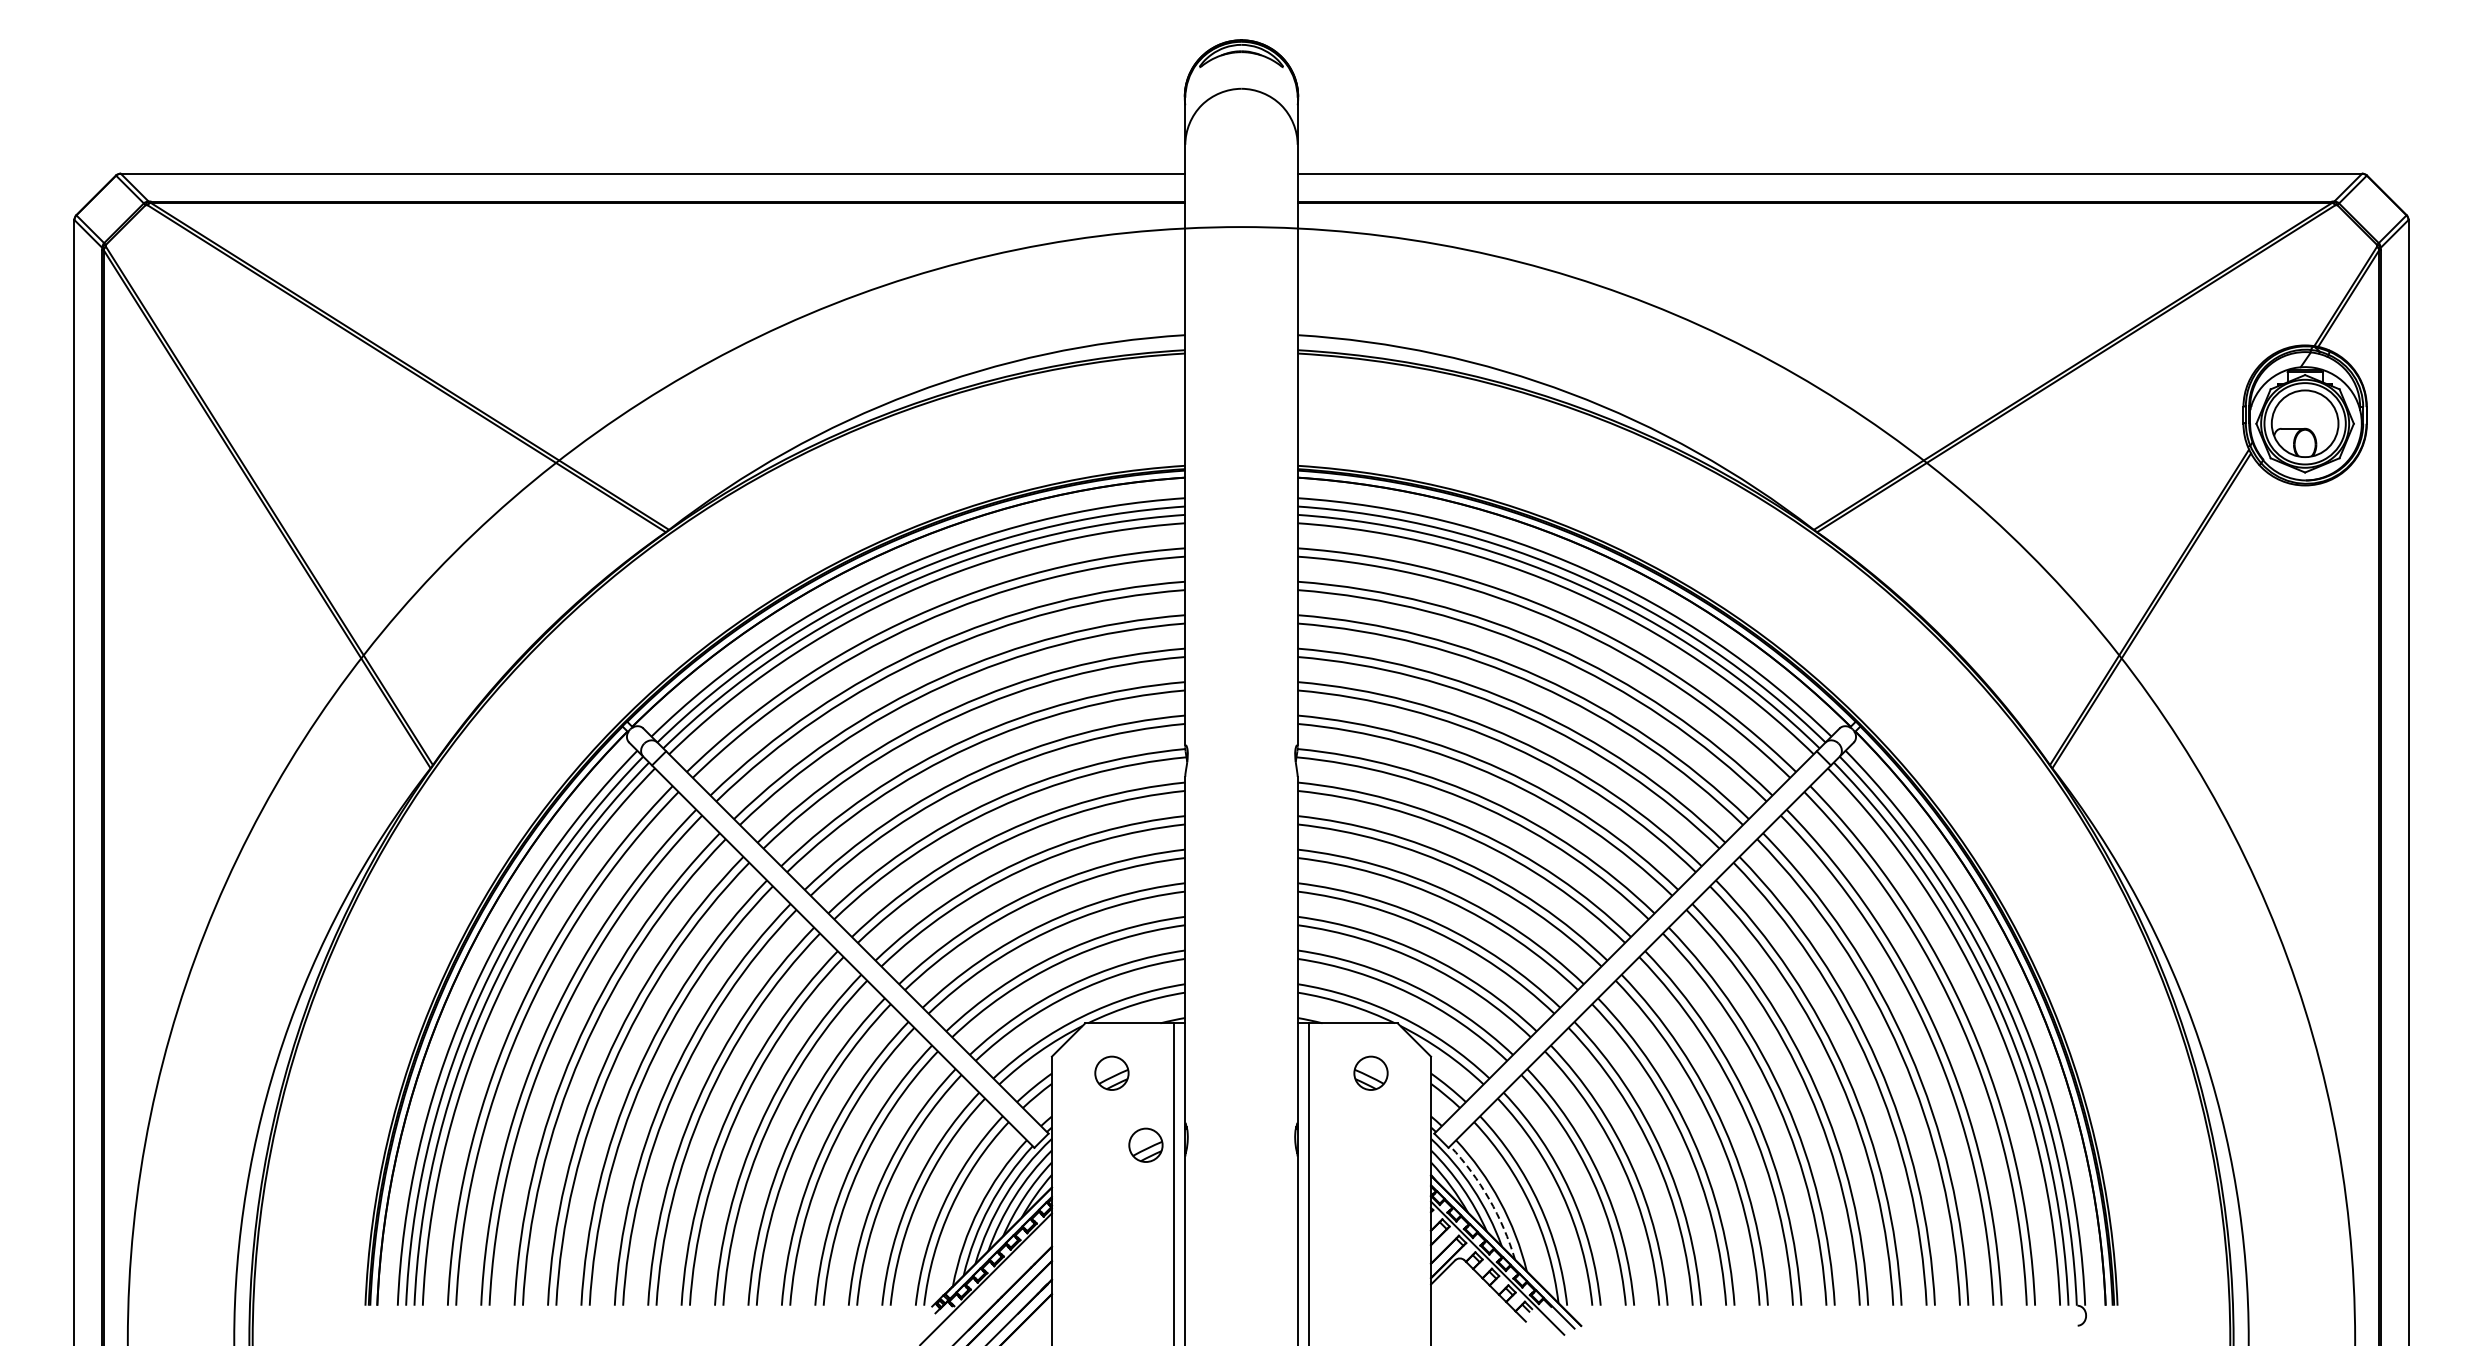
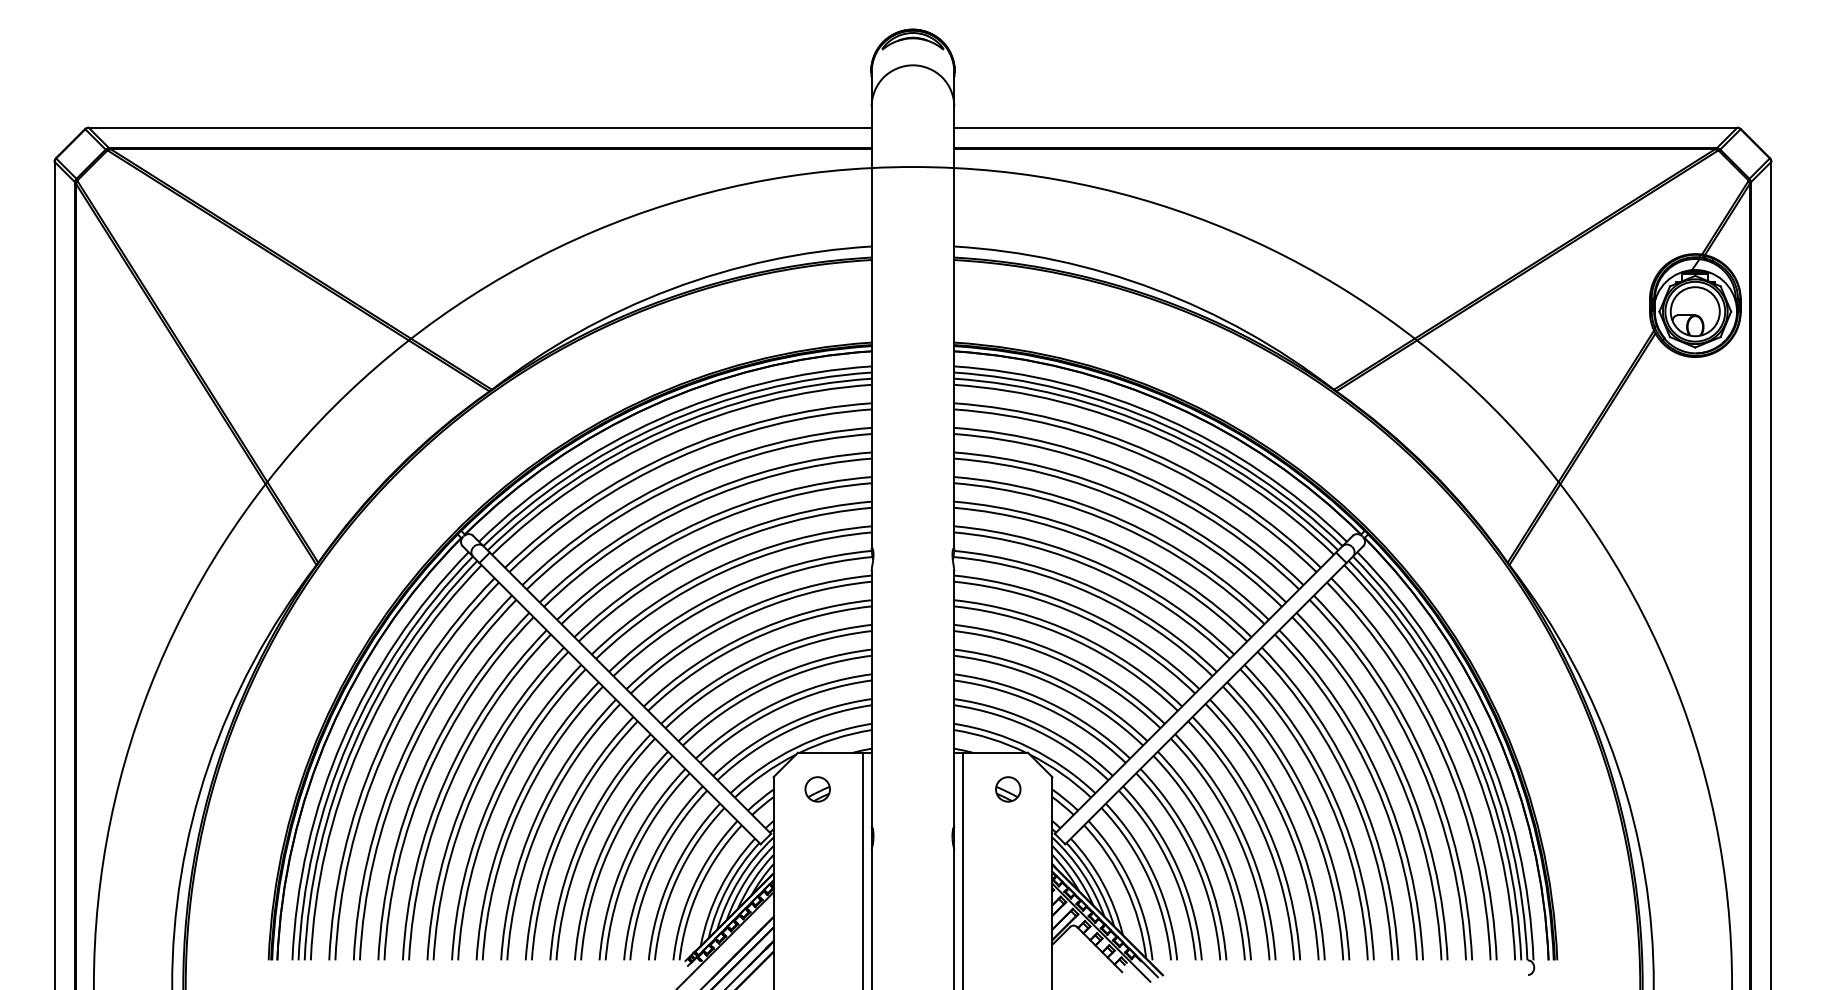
part: (1145, 1144) -> (842, 841), removed
arc: (1489, 1199) -> (1095, 882), dashed -> solid

